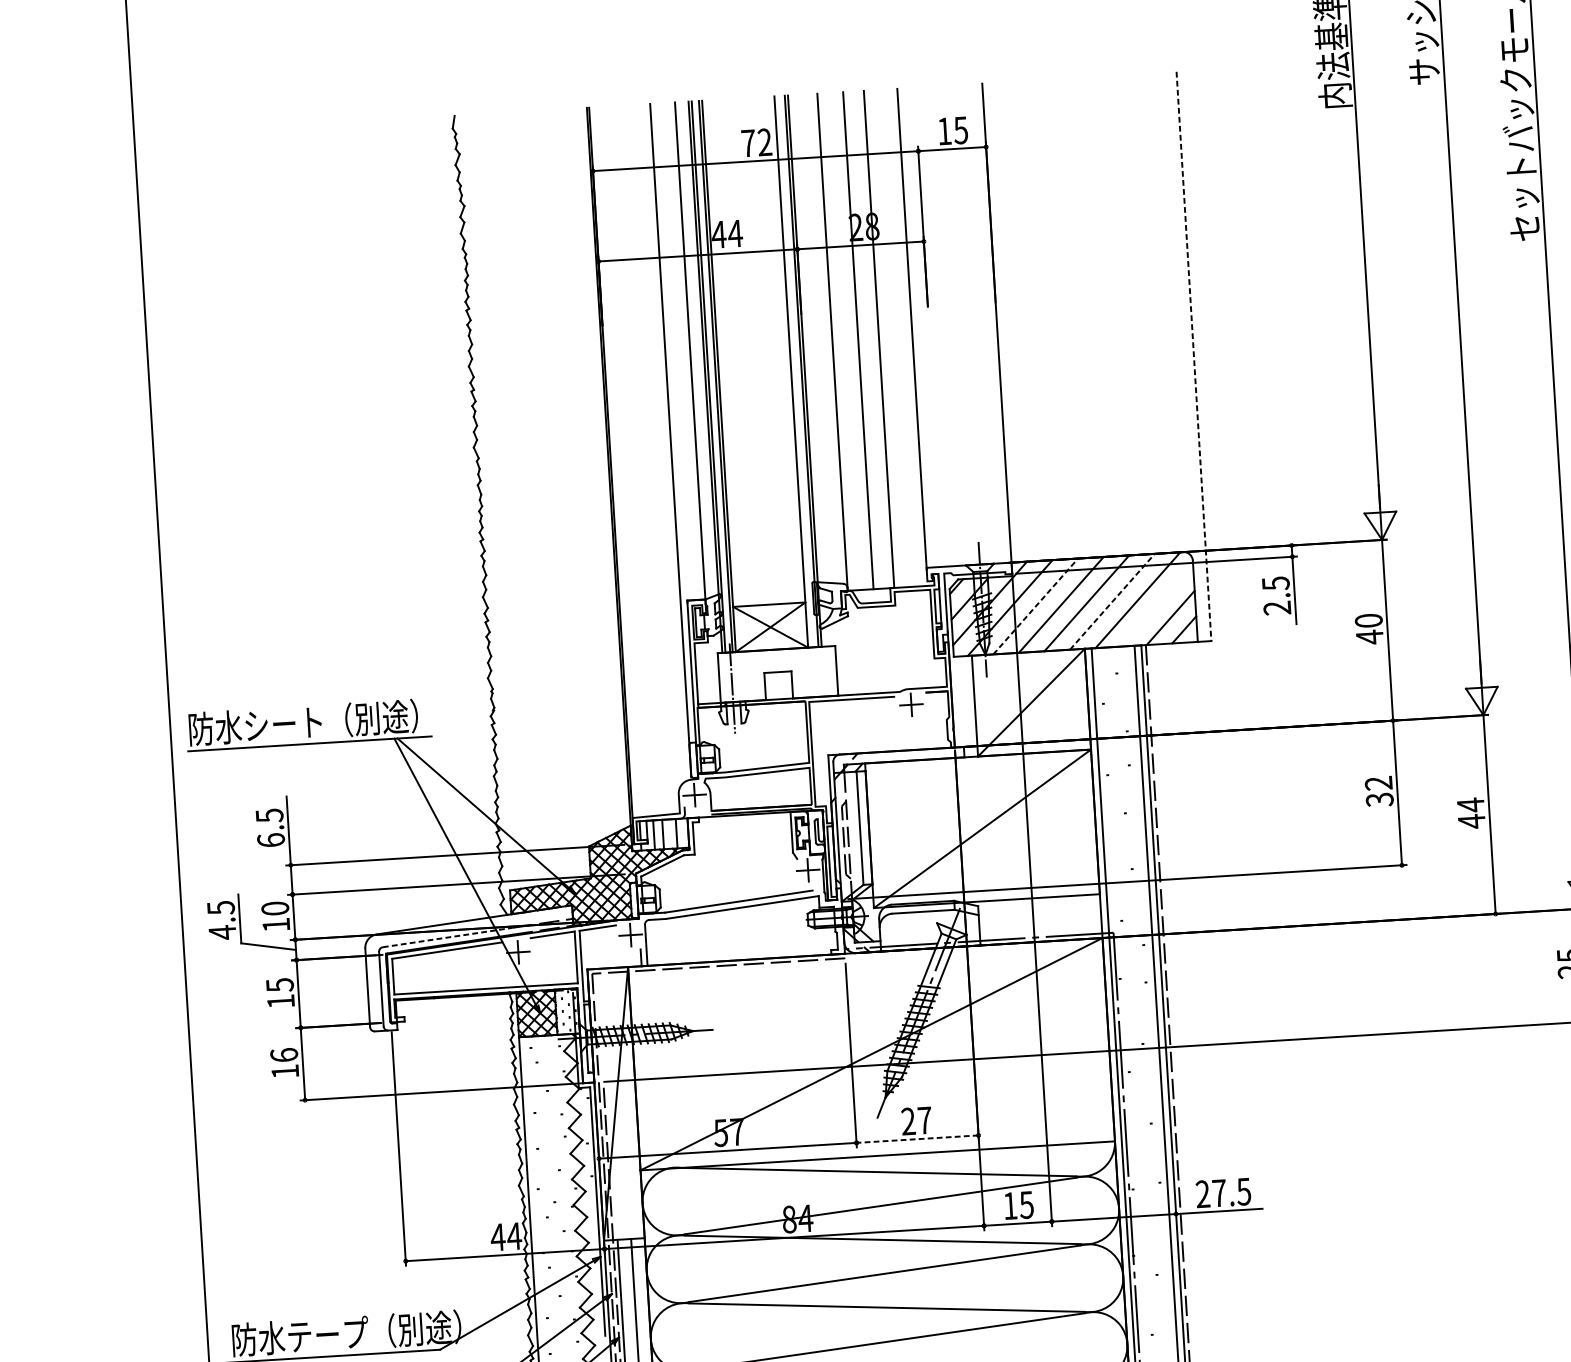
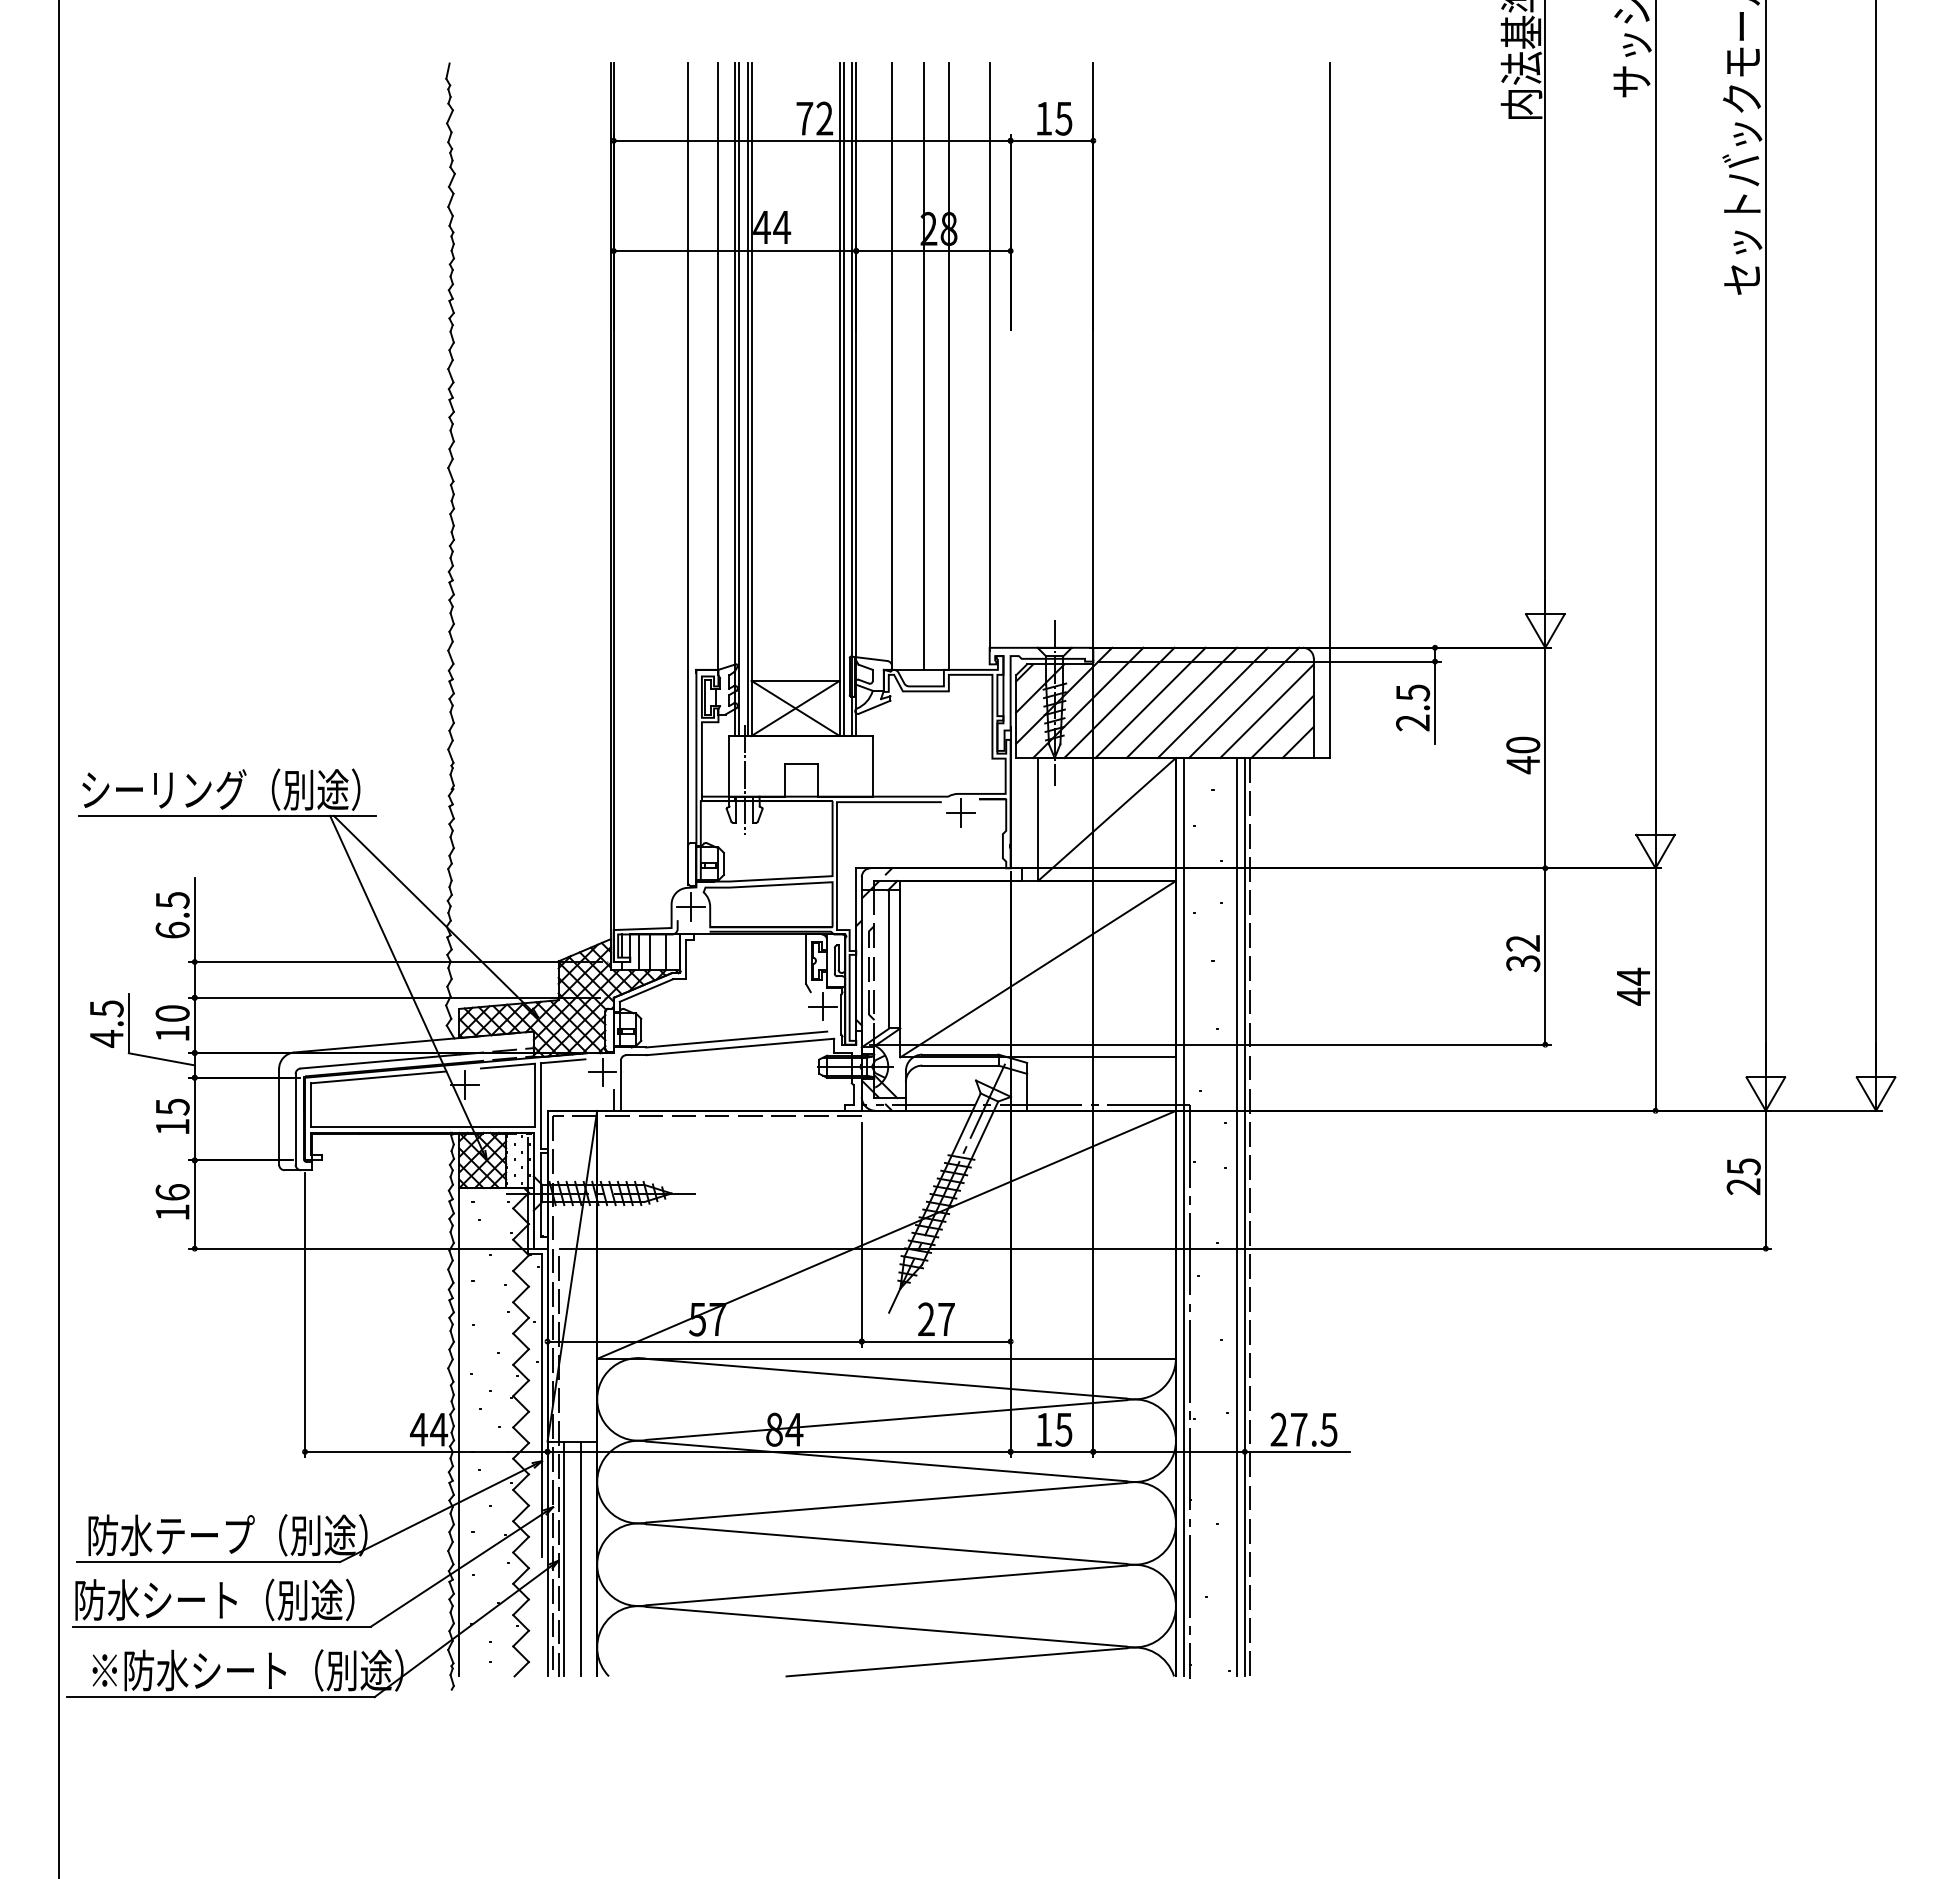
line: (1194, 357) -> (1330, 411), dashed -> solid
line: (794, 371) -> (843, 399), added
line: (1112, 601) -> (1213, 702), dashed -> solid
line: (1035, 606) -> (1119, 702), dashed -> solid
line: (1156, 606) -> (1266, 711), added
text: (256, 725) -> (163, 789), 防水シート（別途） -> シーリング（別途）
line: (448, 937) -> (380, 1061), dashed -> solid
line: (916, 1139) -> (935, 1341), dashed -> solid

